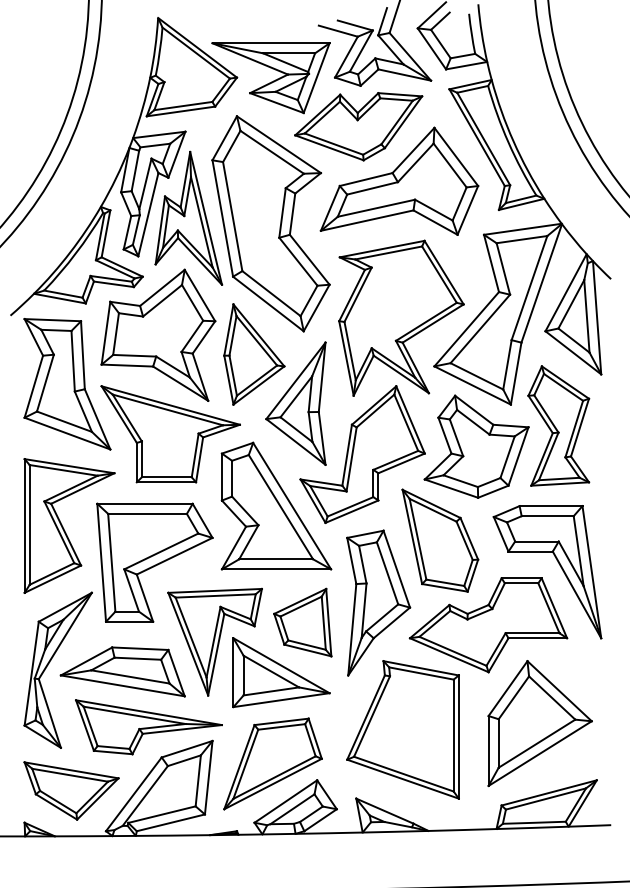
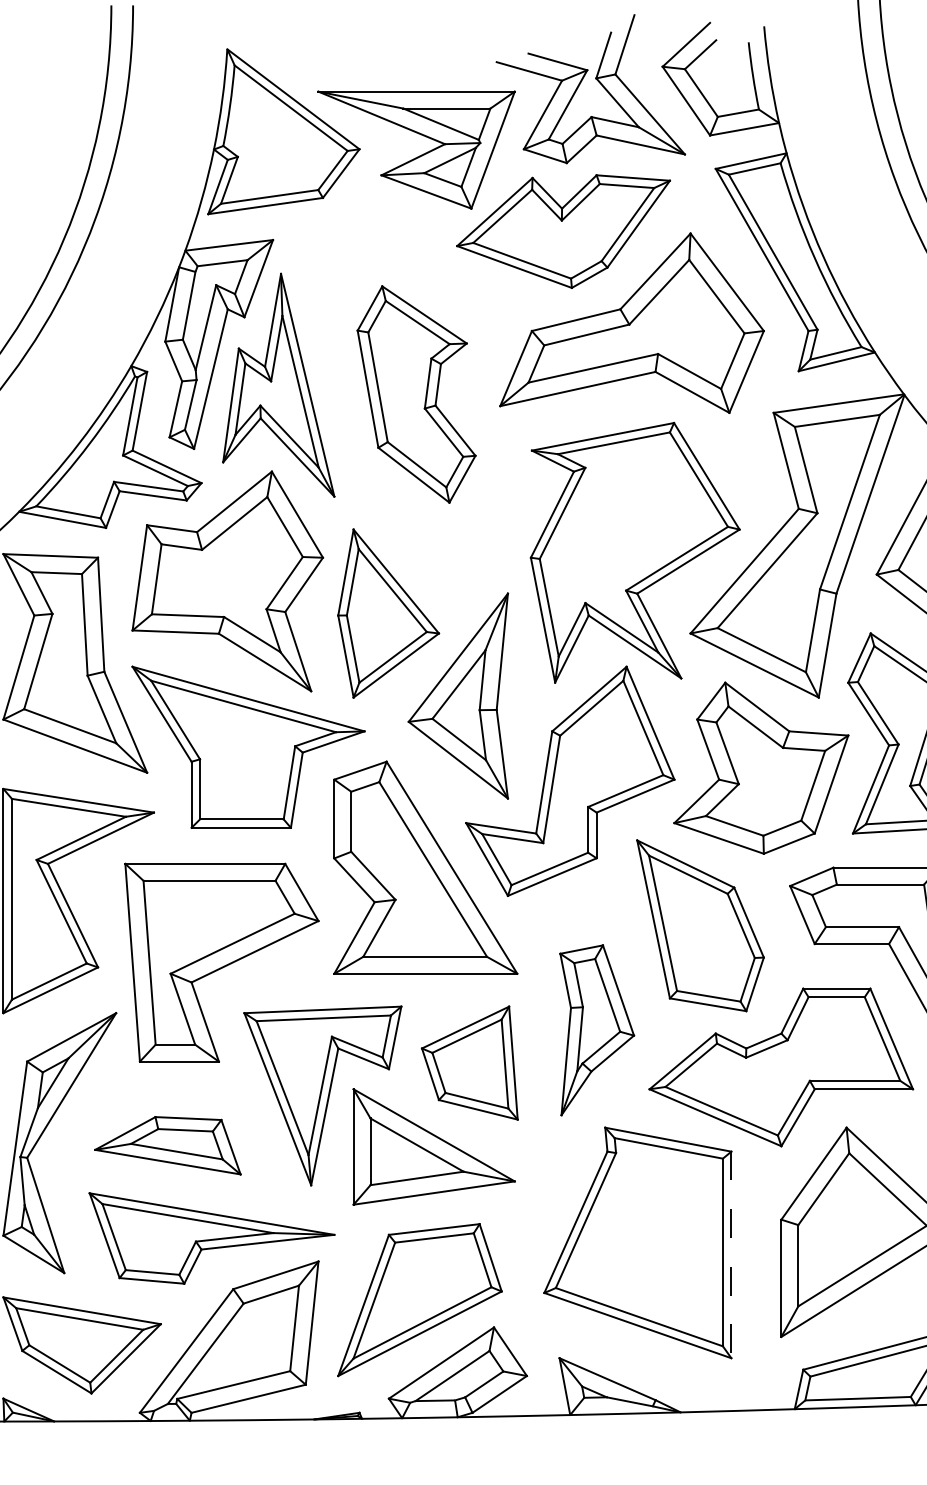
part: (270, 223) -> (415, 393), size x0.6
part: (378, 602) -> (596, 1029), size x0.7
part: (122, 671) -> (167, 1145), size x0.7
line: (458, 737) -> (730, 1255), solid -> dashed

